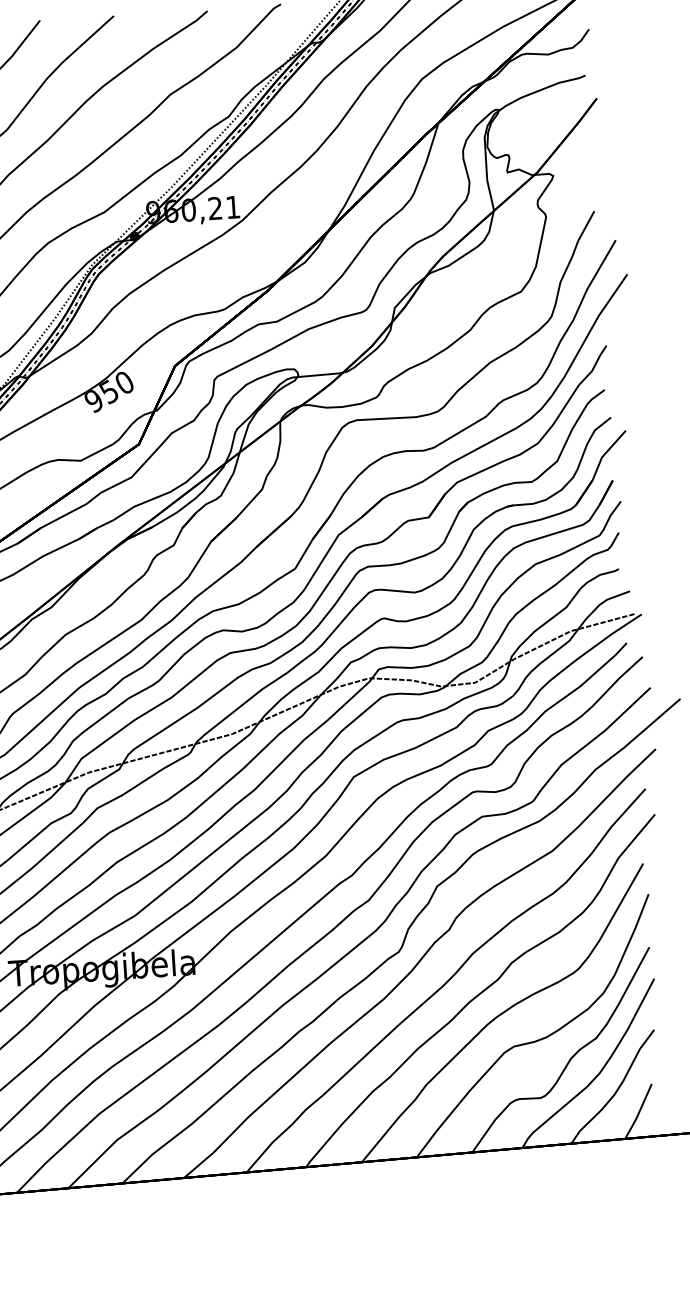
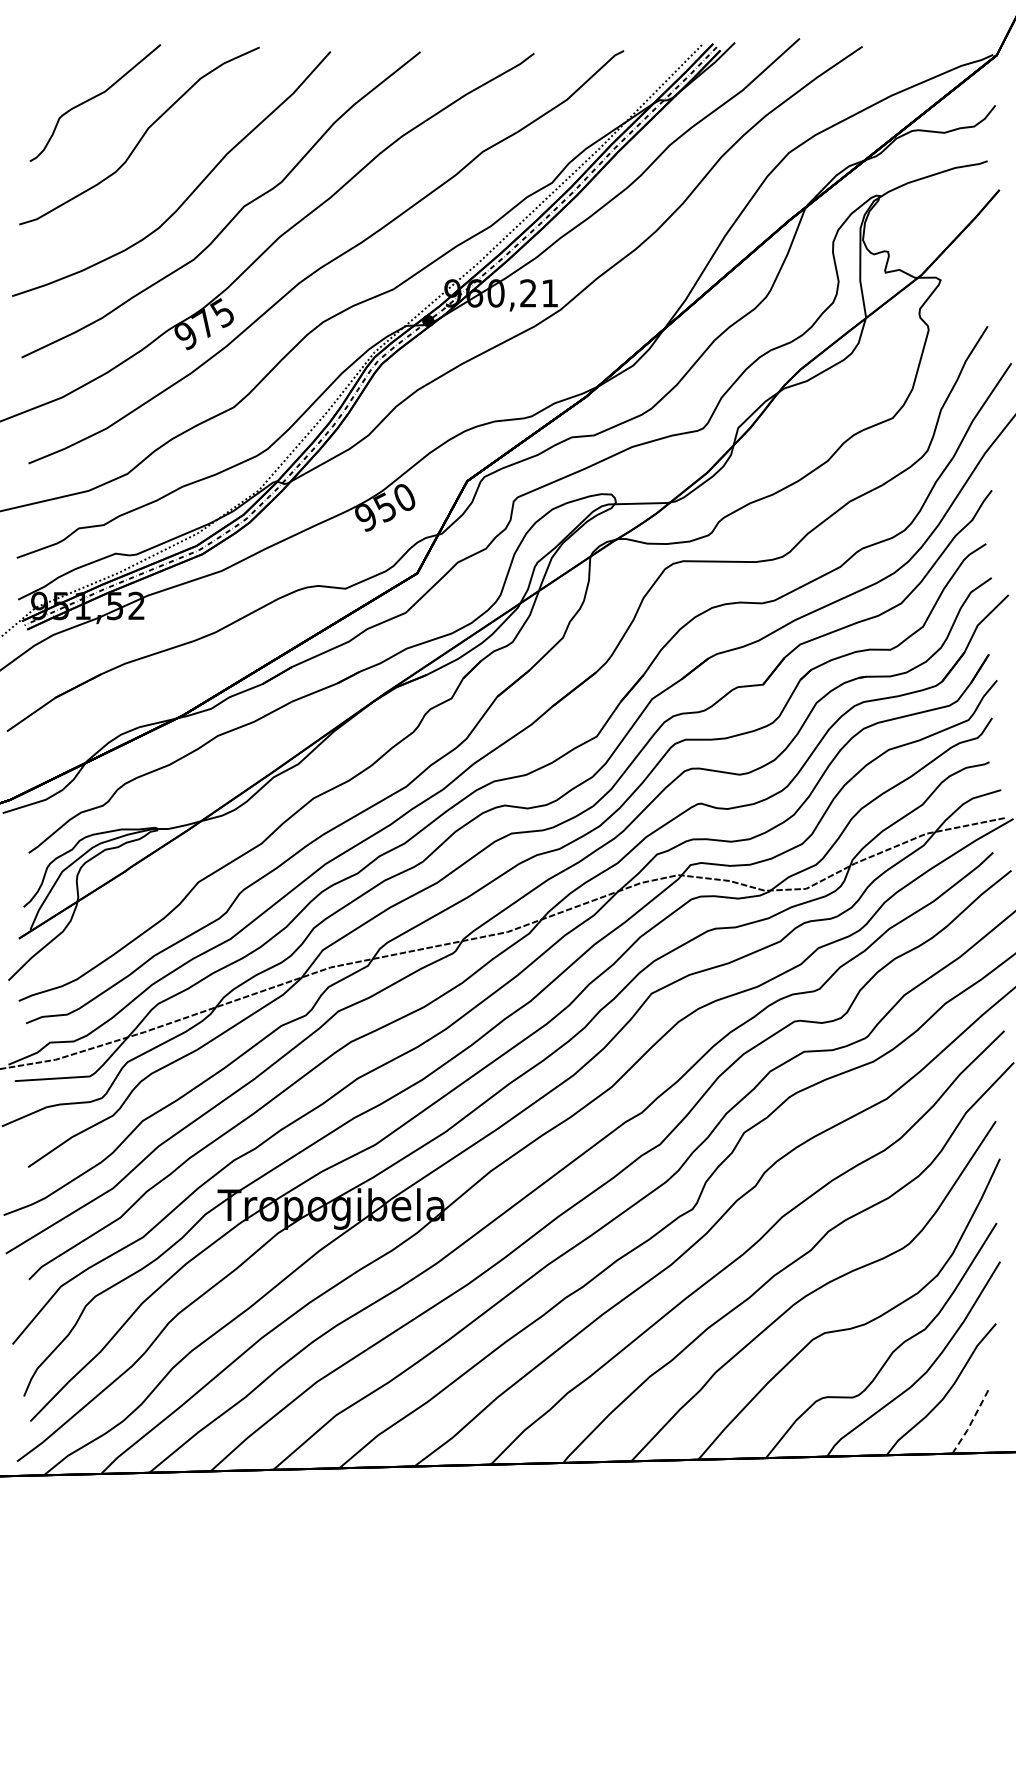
line: (639, 1113) -> (971, 1423), solid -> dashed

